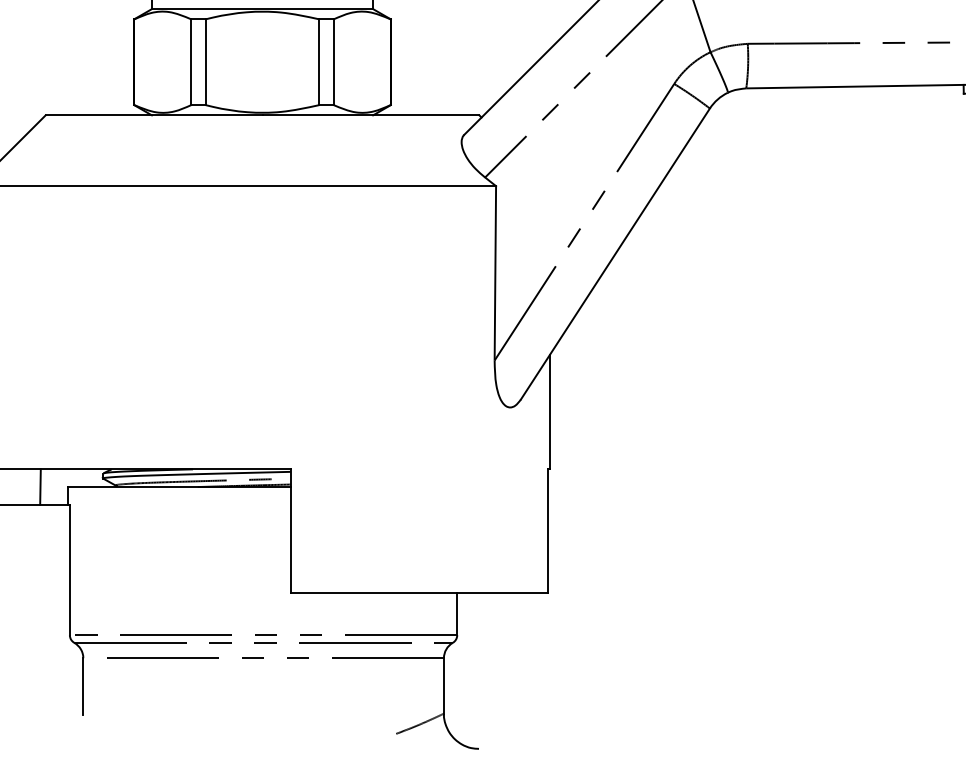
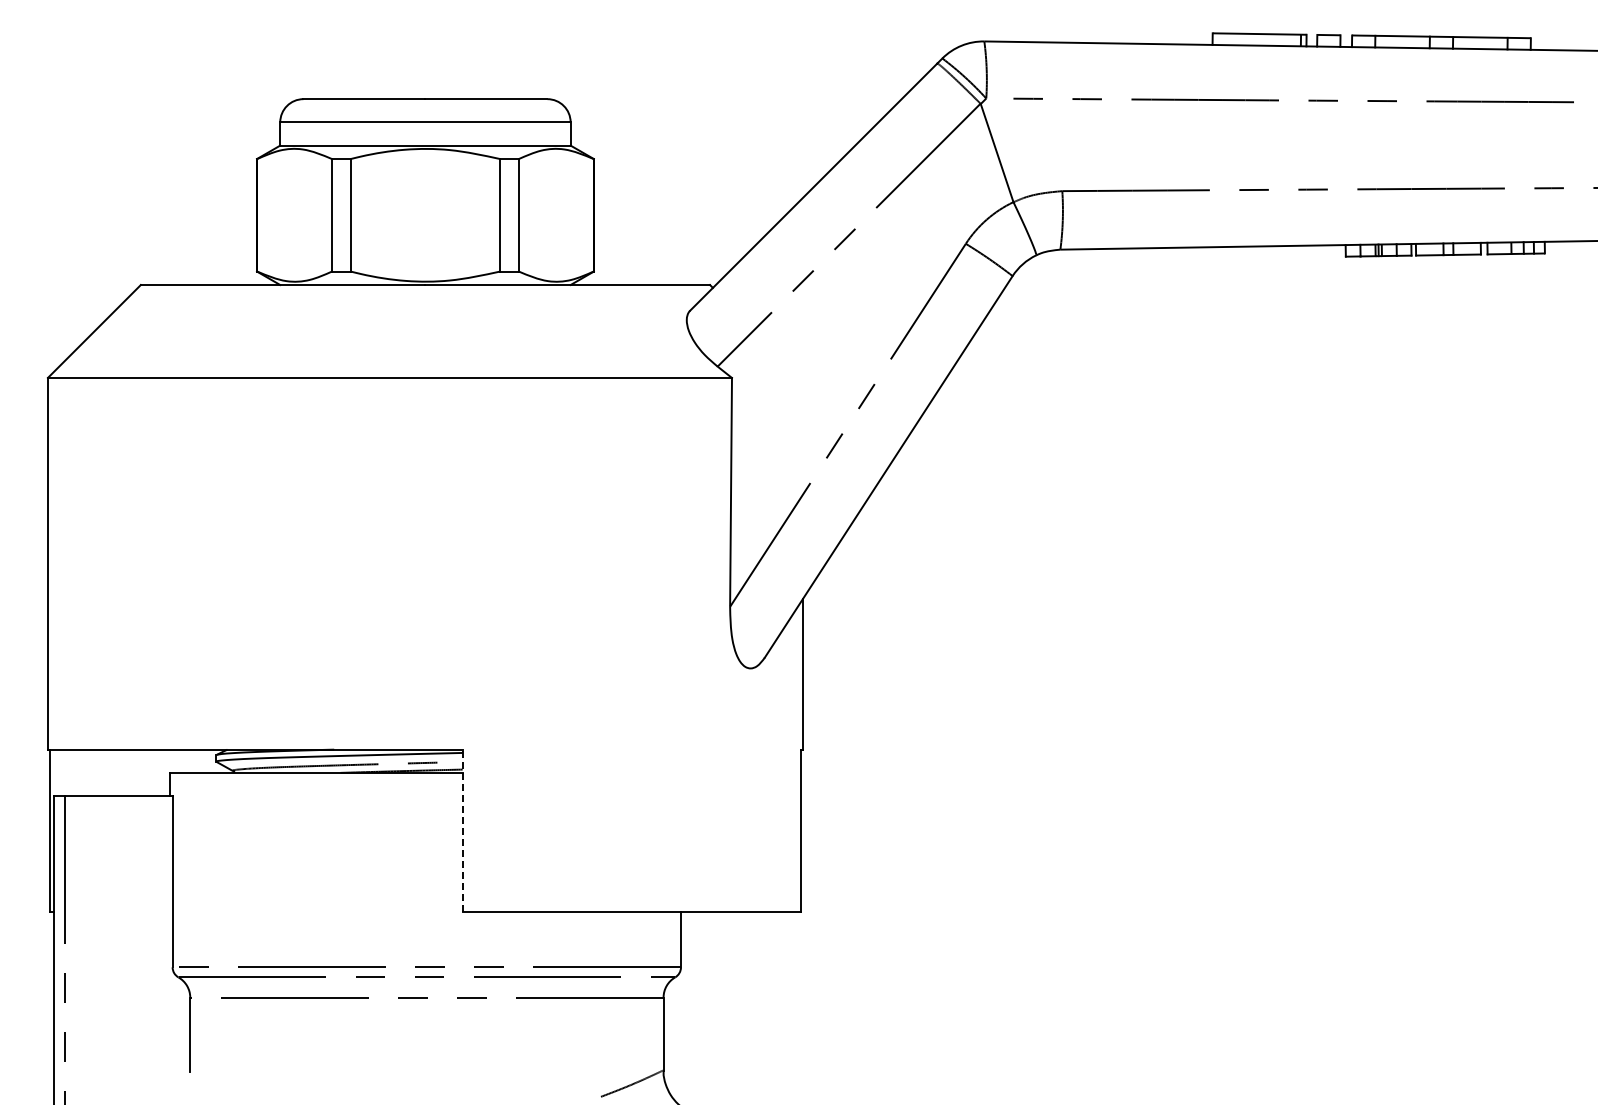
line: (40, 486) -> (133, 772), removed
line: (290, 530) -> (462, 830), solid -> dashed

